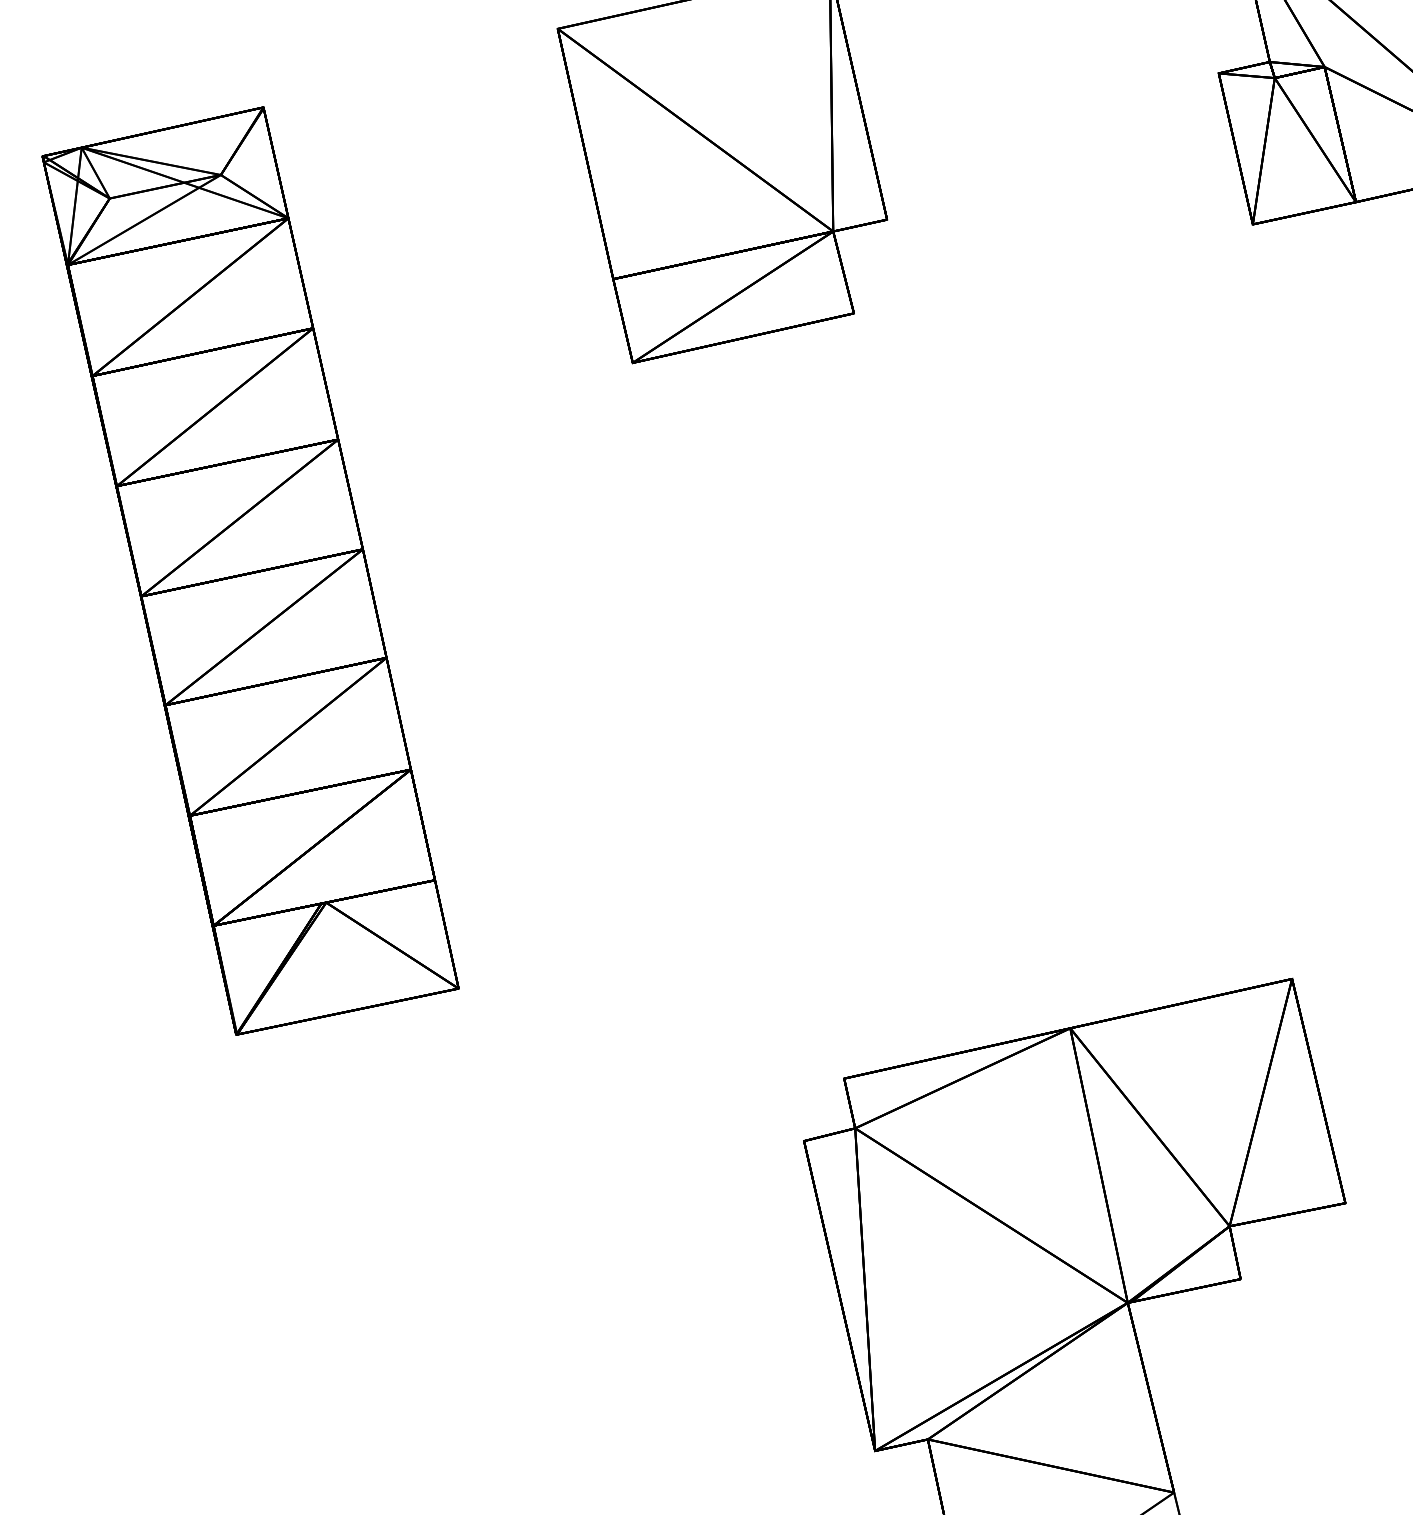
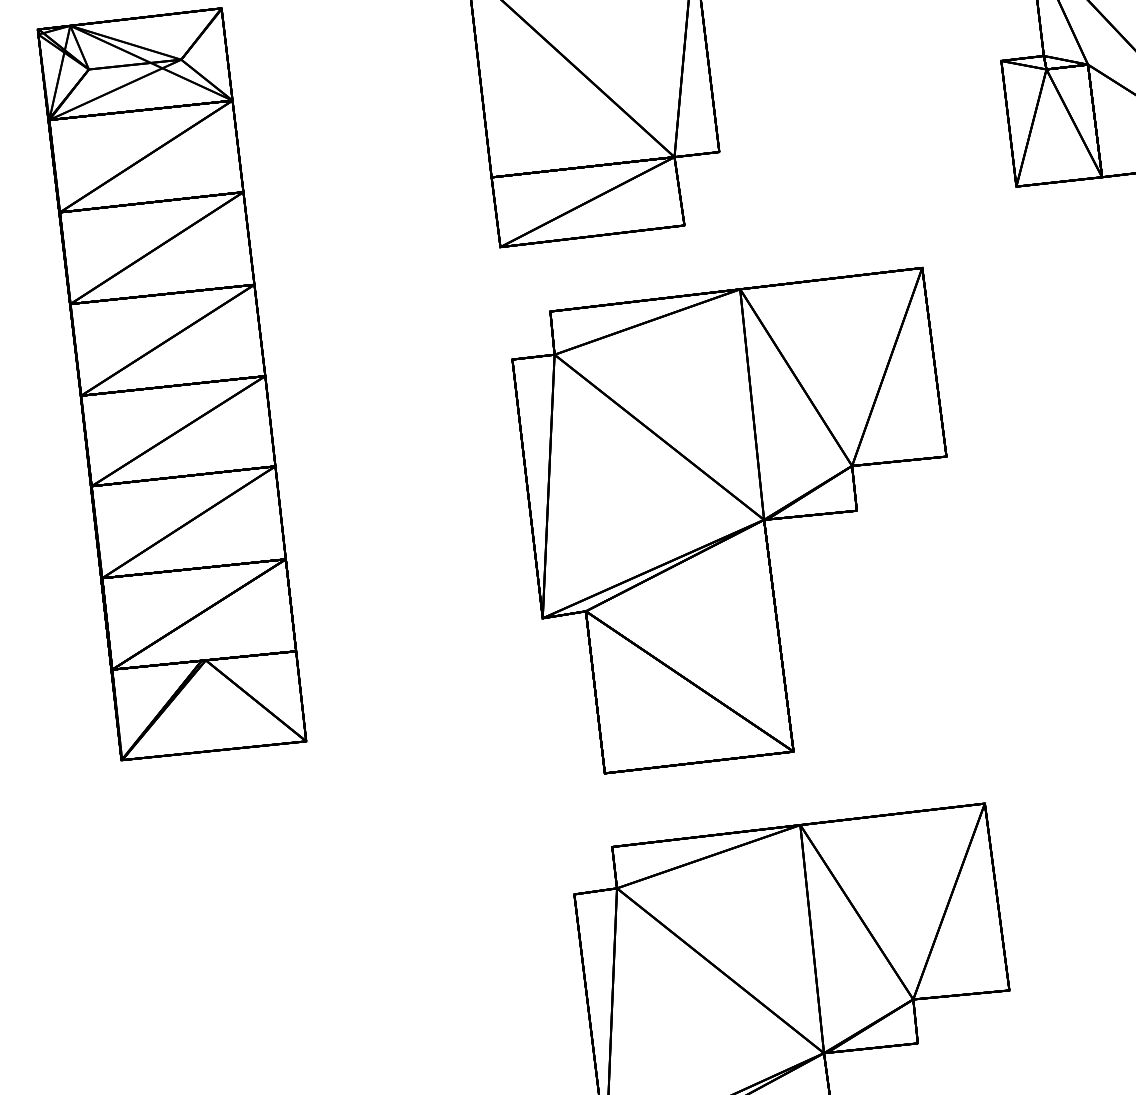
part: (931, 662) -> (718, 515), added

